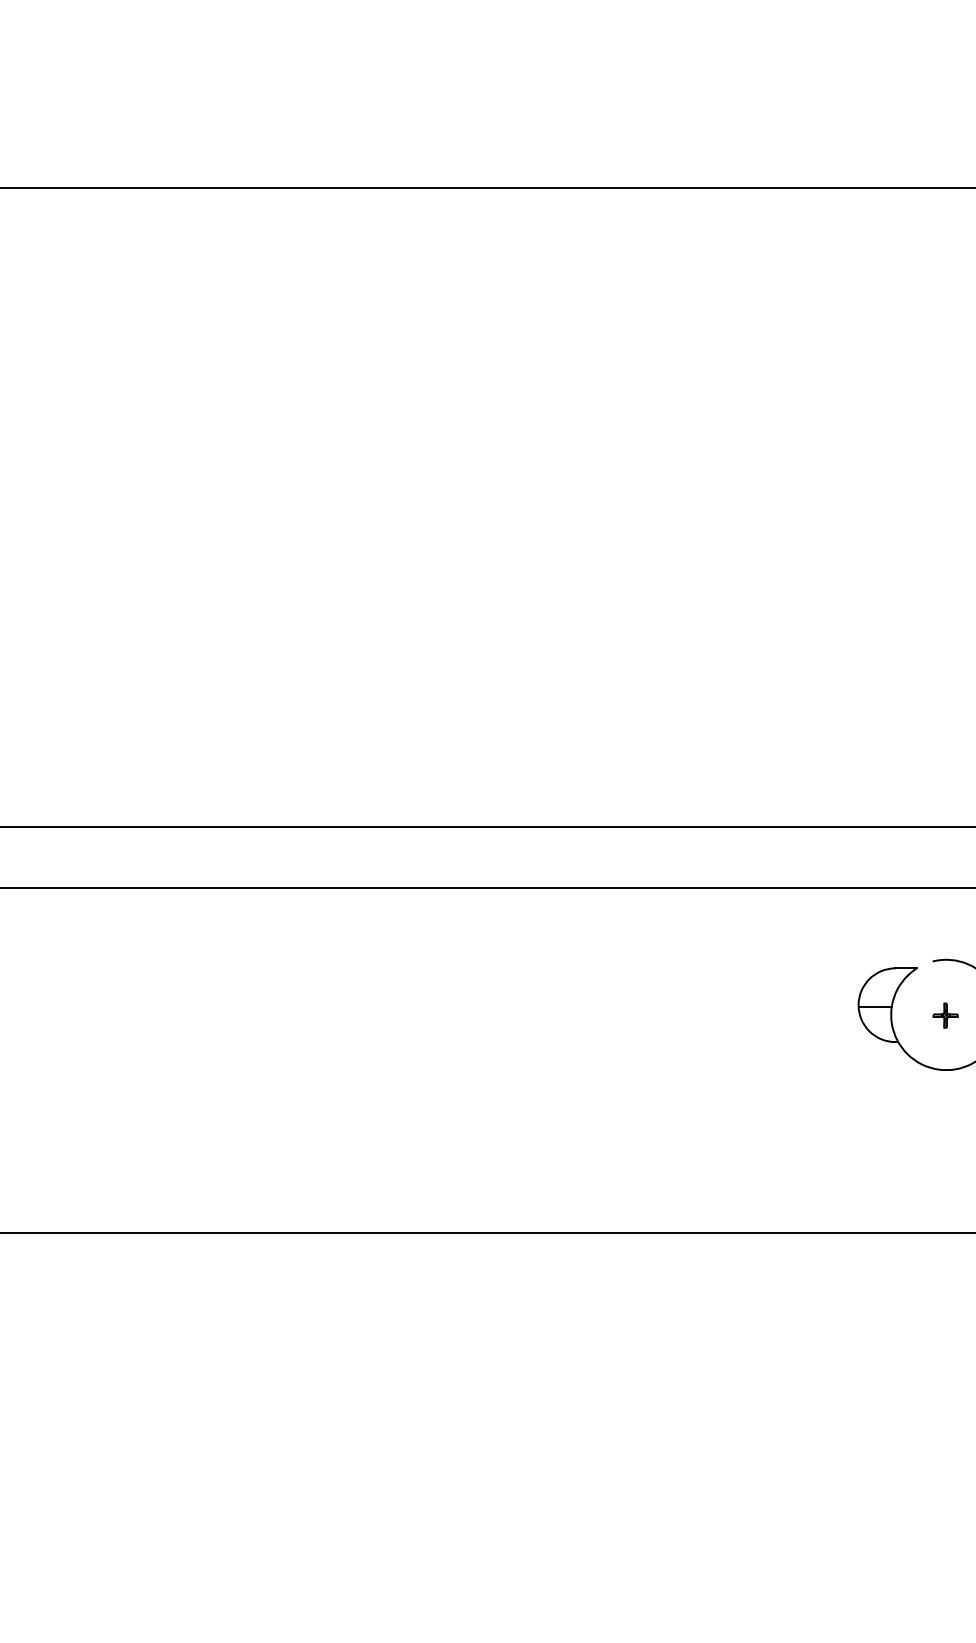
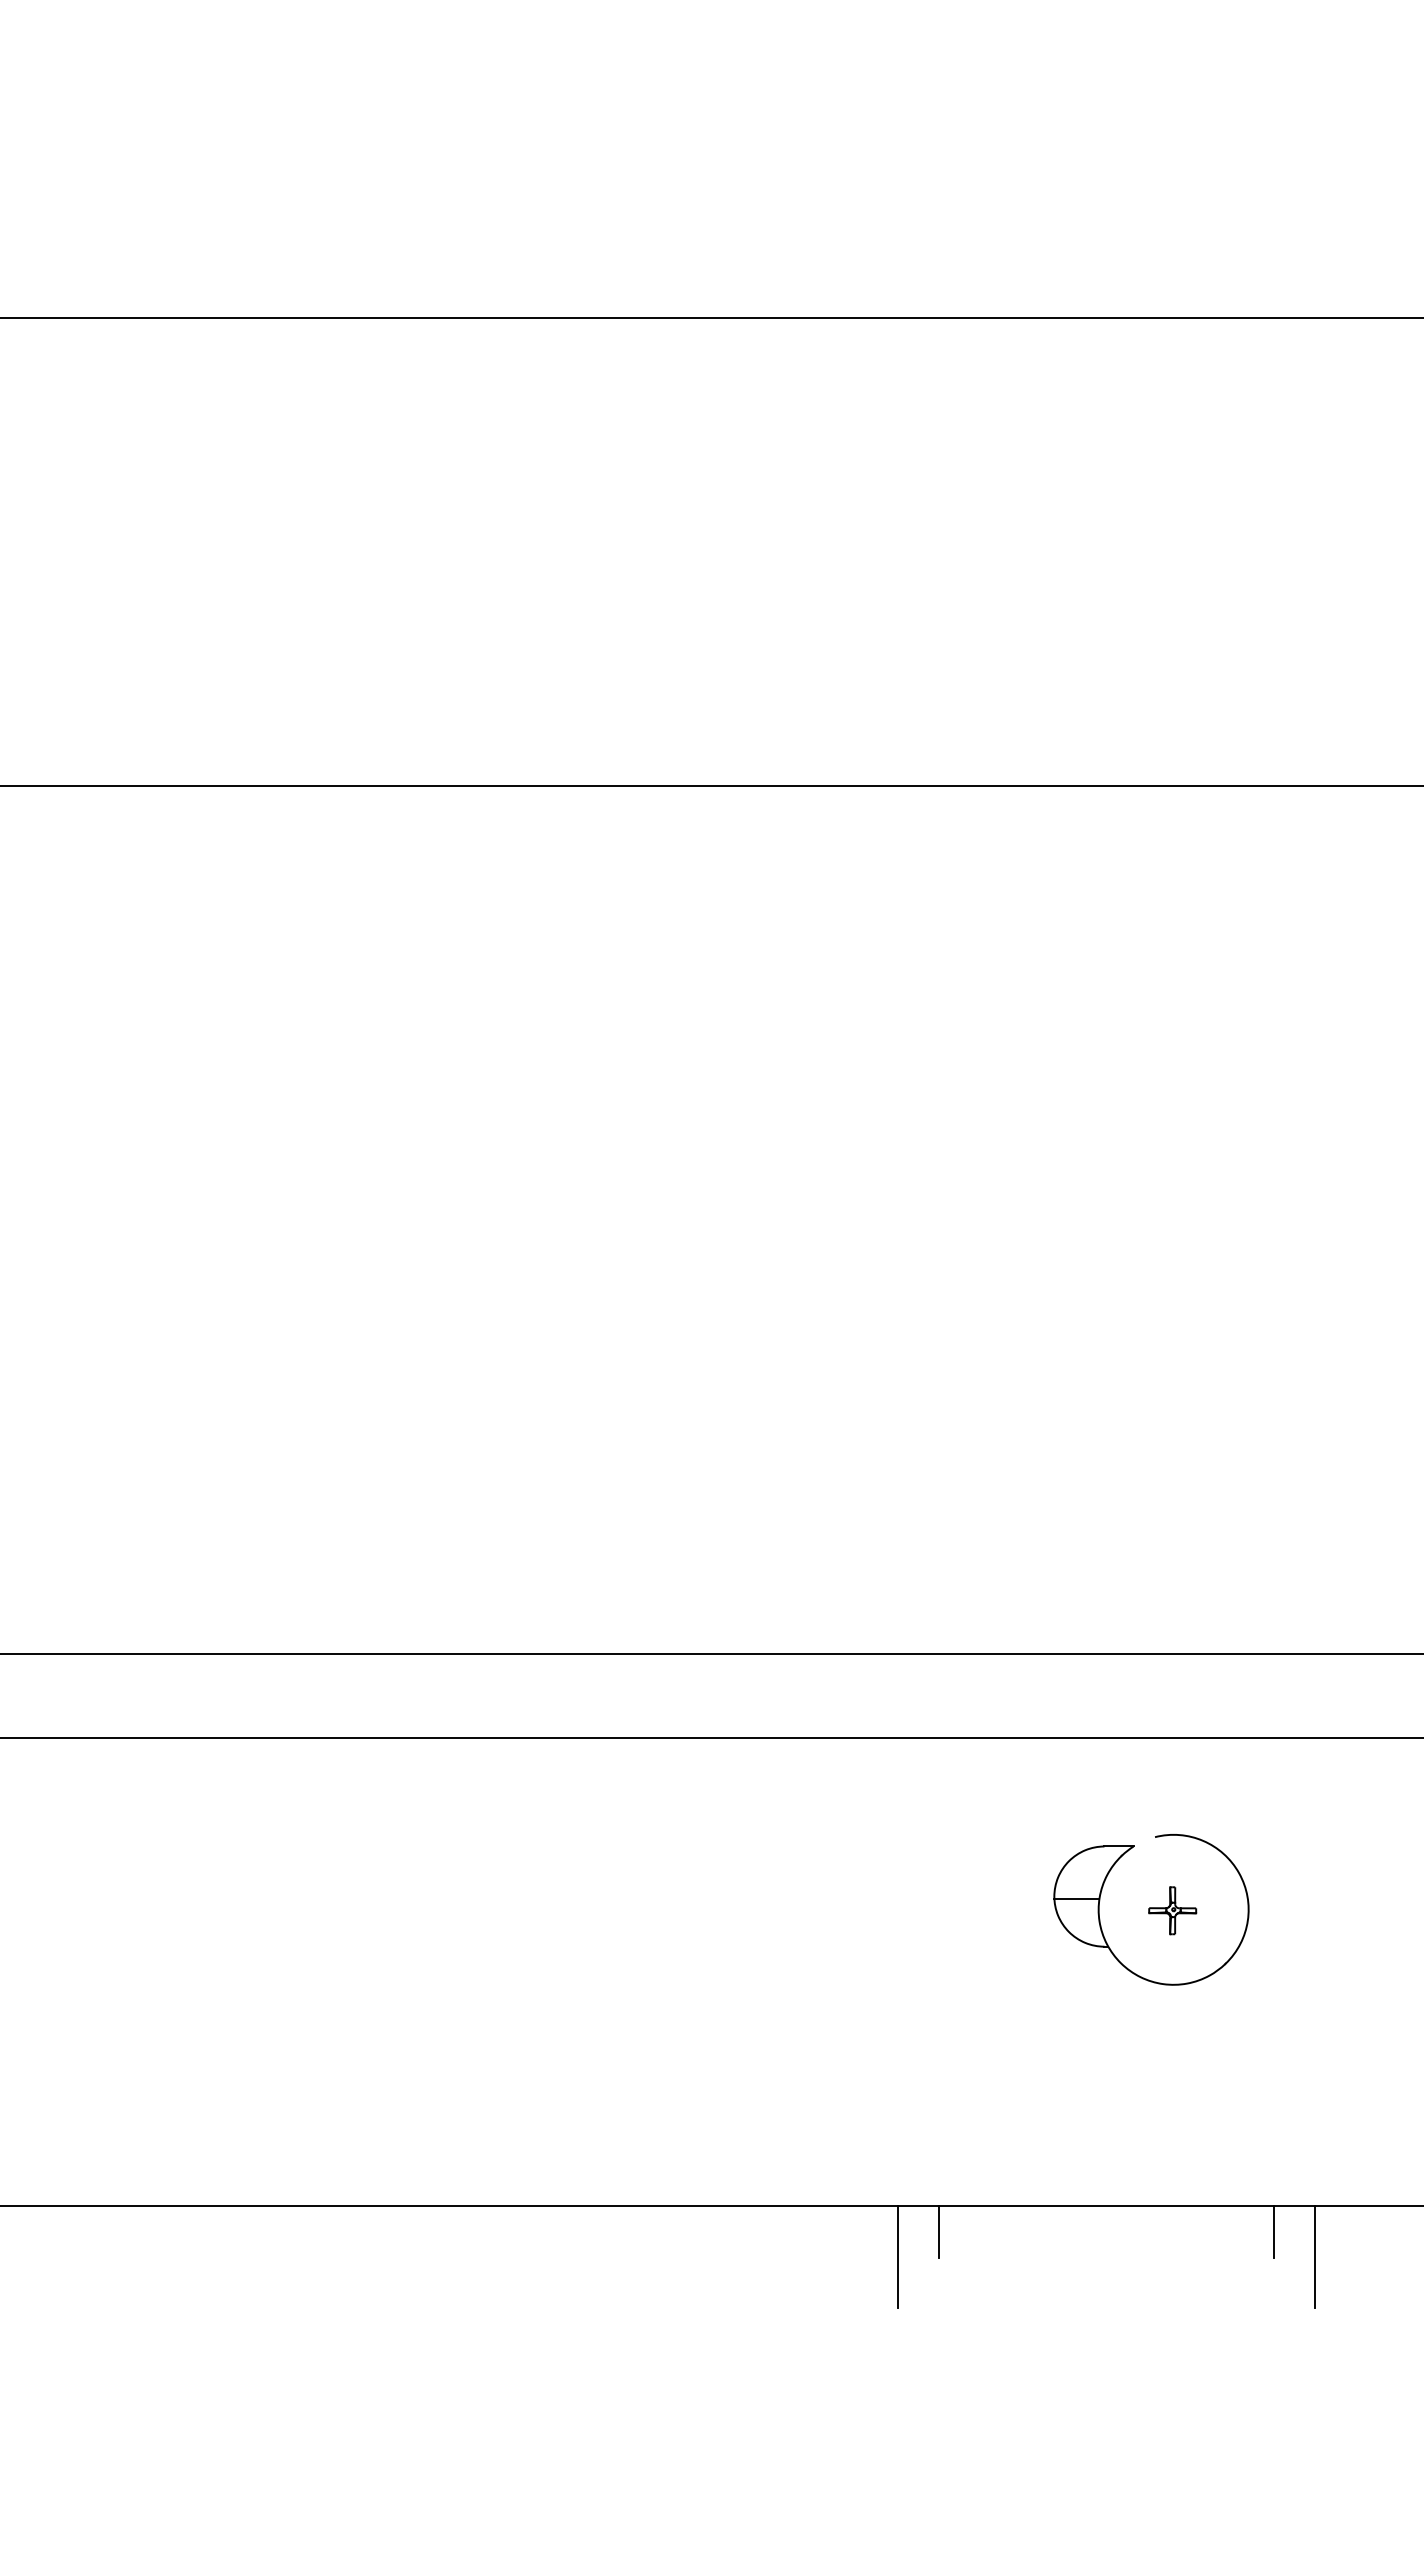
part: (945, 1015) -> (1172, 1910), size x1.43
line: (774, 1251) -> (939, 2231), added
line: (743, 1270) -> (897, 2256), added

